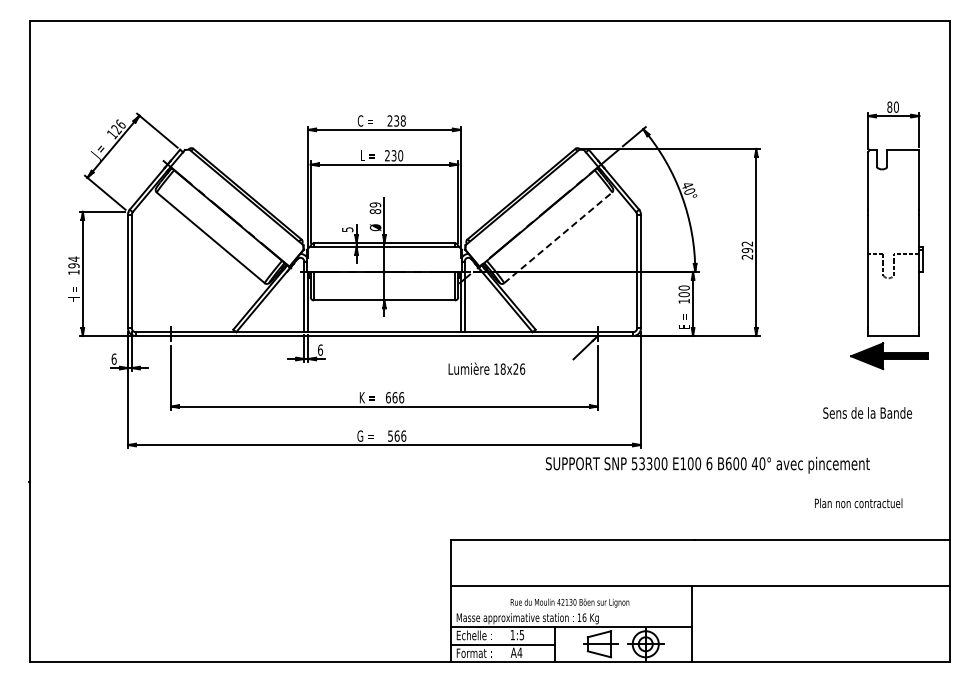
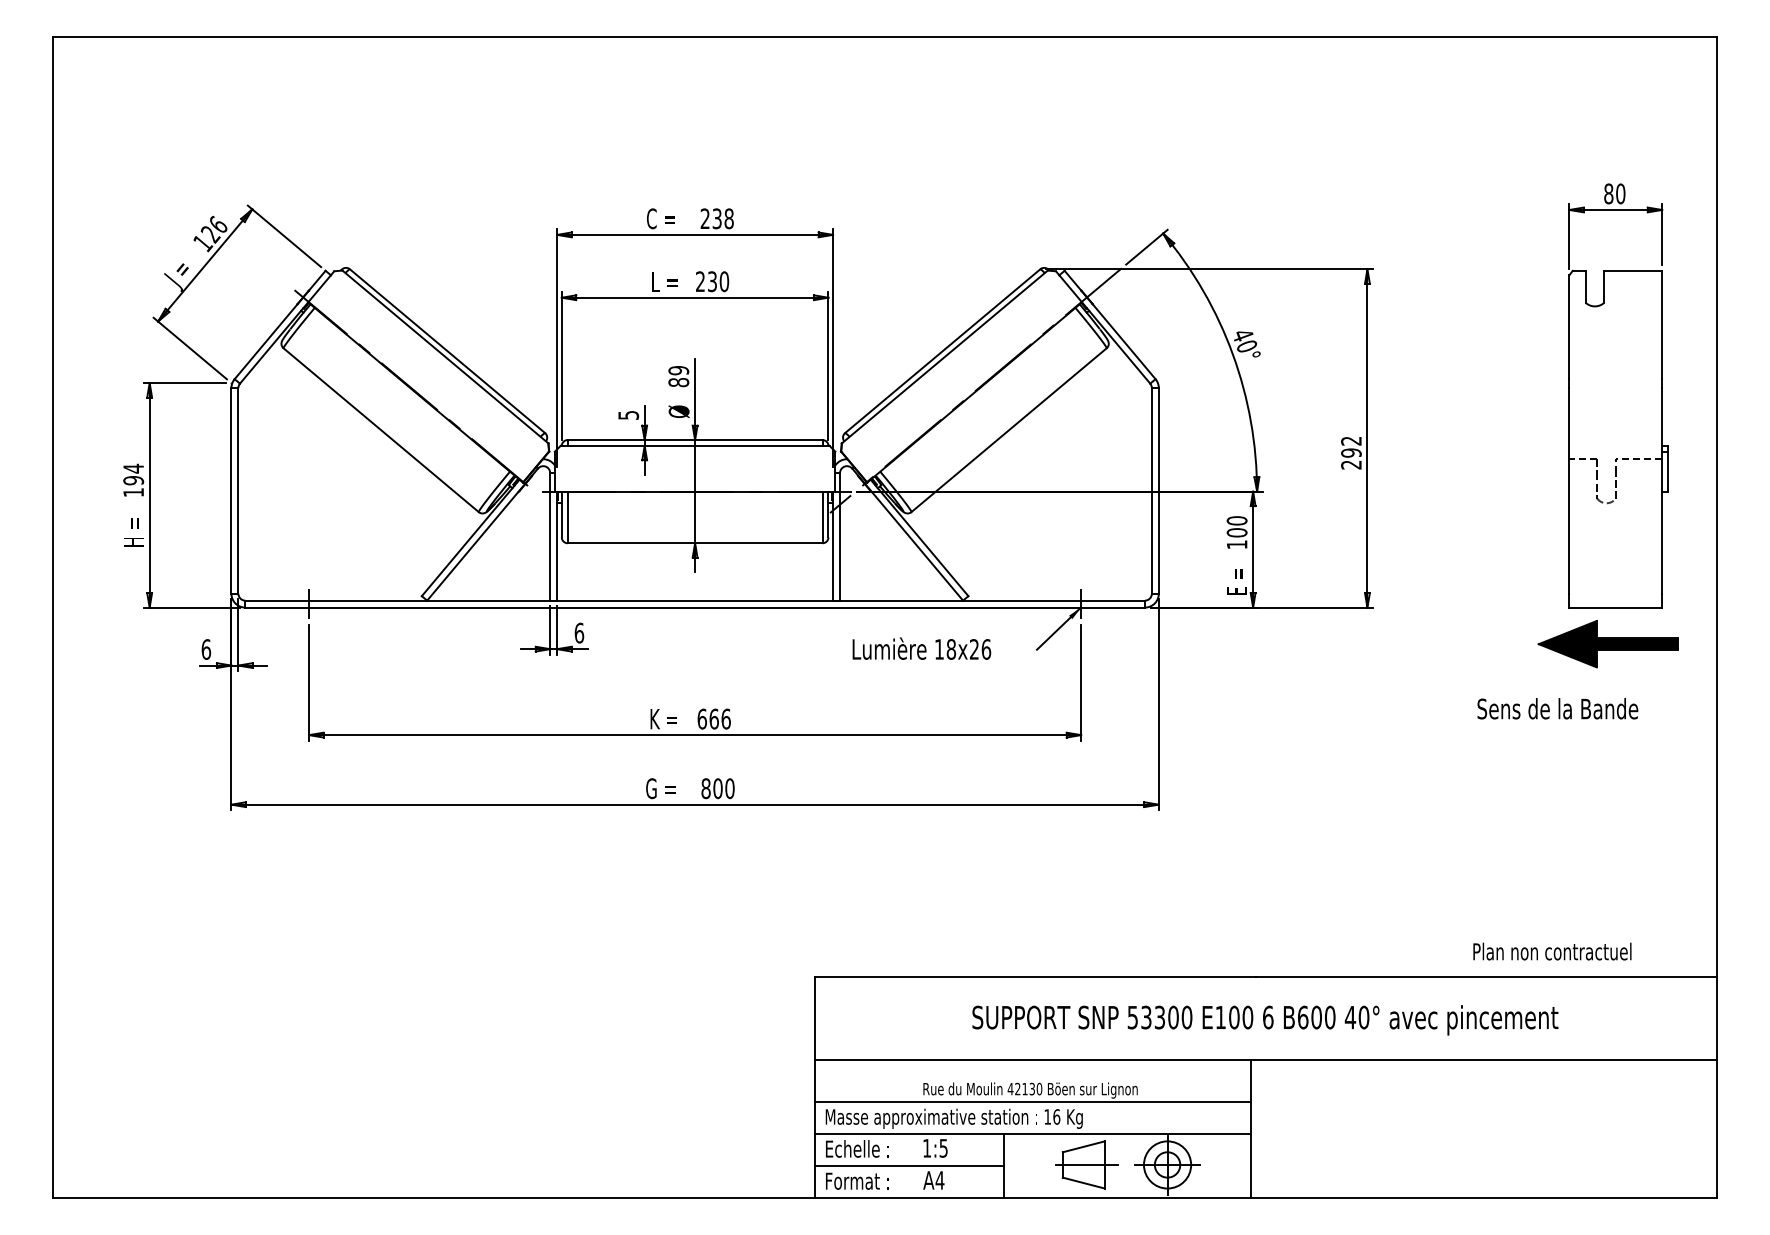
line: (558, 237) -> (1009, 429), dashed -> solid
text: (486, 368) -> (921, 648), moved
text: (867, 412) -> (1557, 707), moved
text: (397, 435) -> (718, 787), 566 -> 800
text: (707, 465) -> (1264, 1020), moved
text: (858, 503) -> (1552, 951), moved
line: (571, 609) -> (1033, 1102), added

